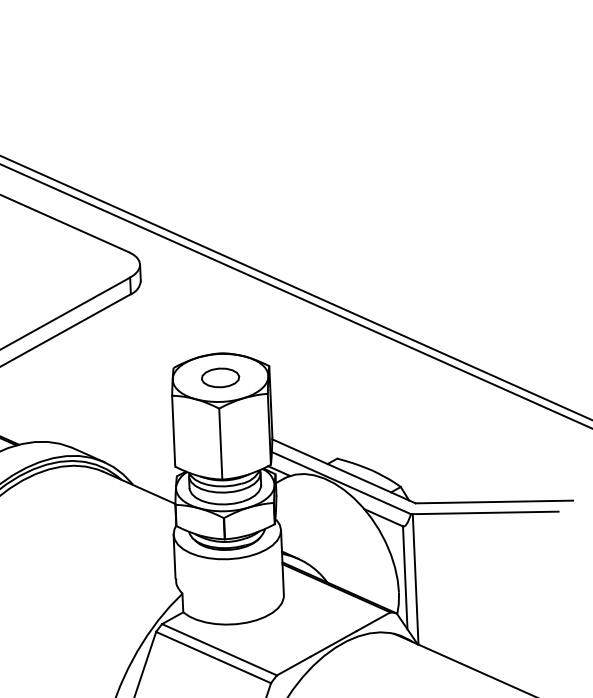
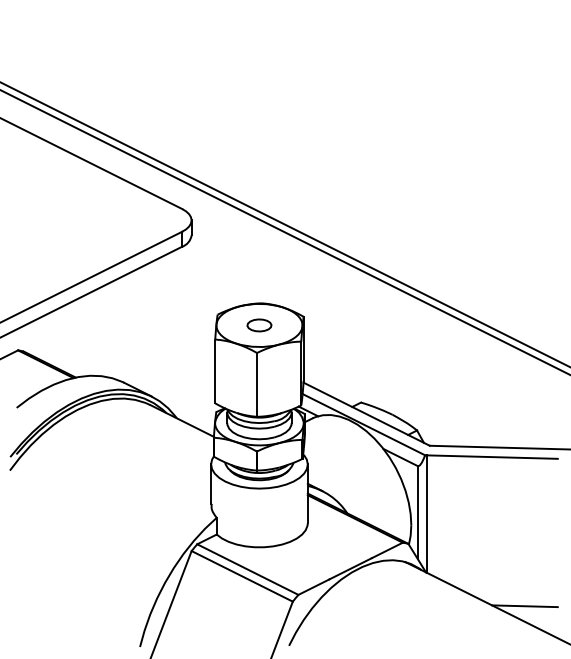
part: (220, 377) -> (259, 325), size x0.71
line: (528, 677) -> (524, 606), added

